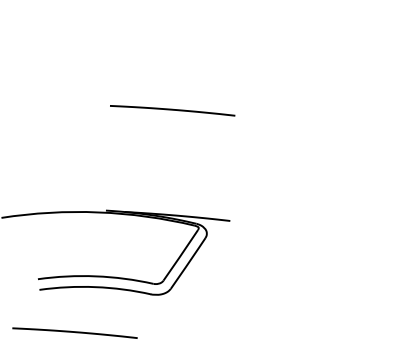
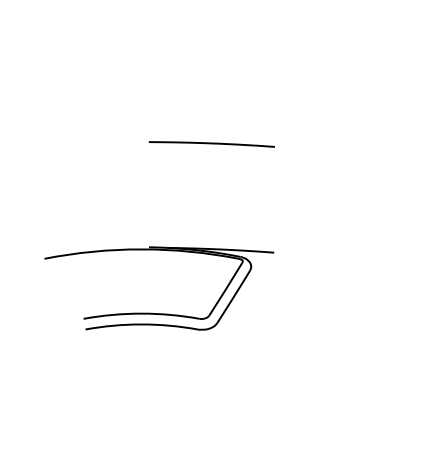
line: (74, 333) -> (122, 371), removed

